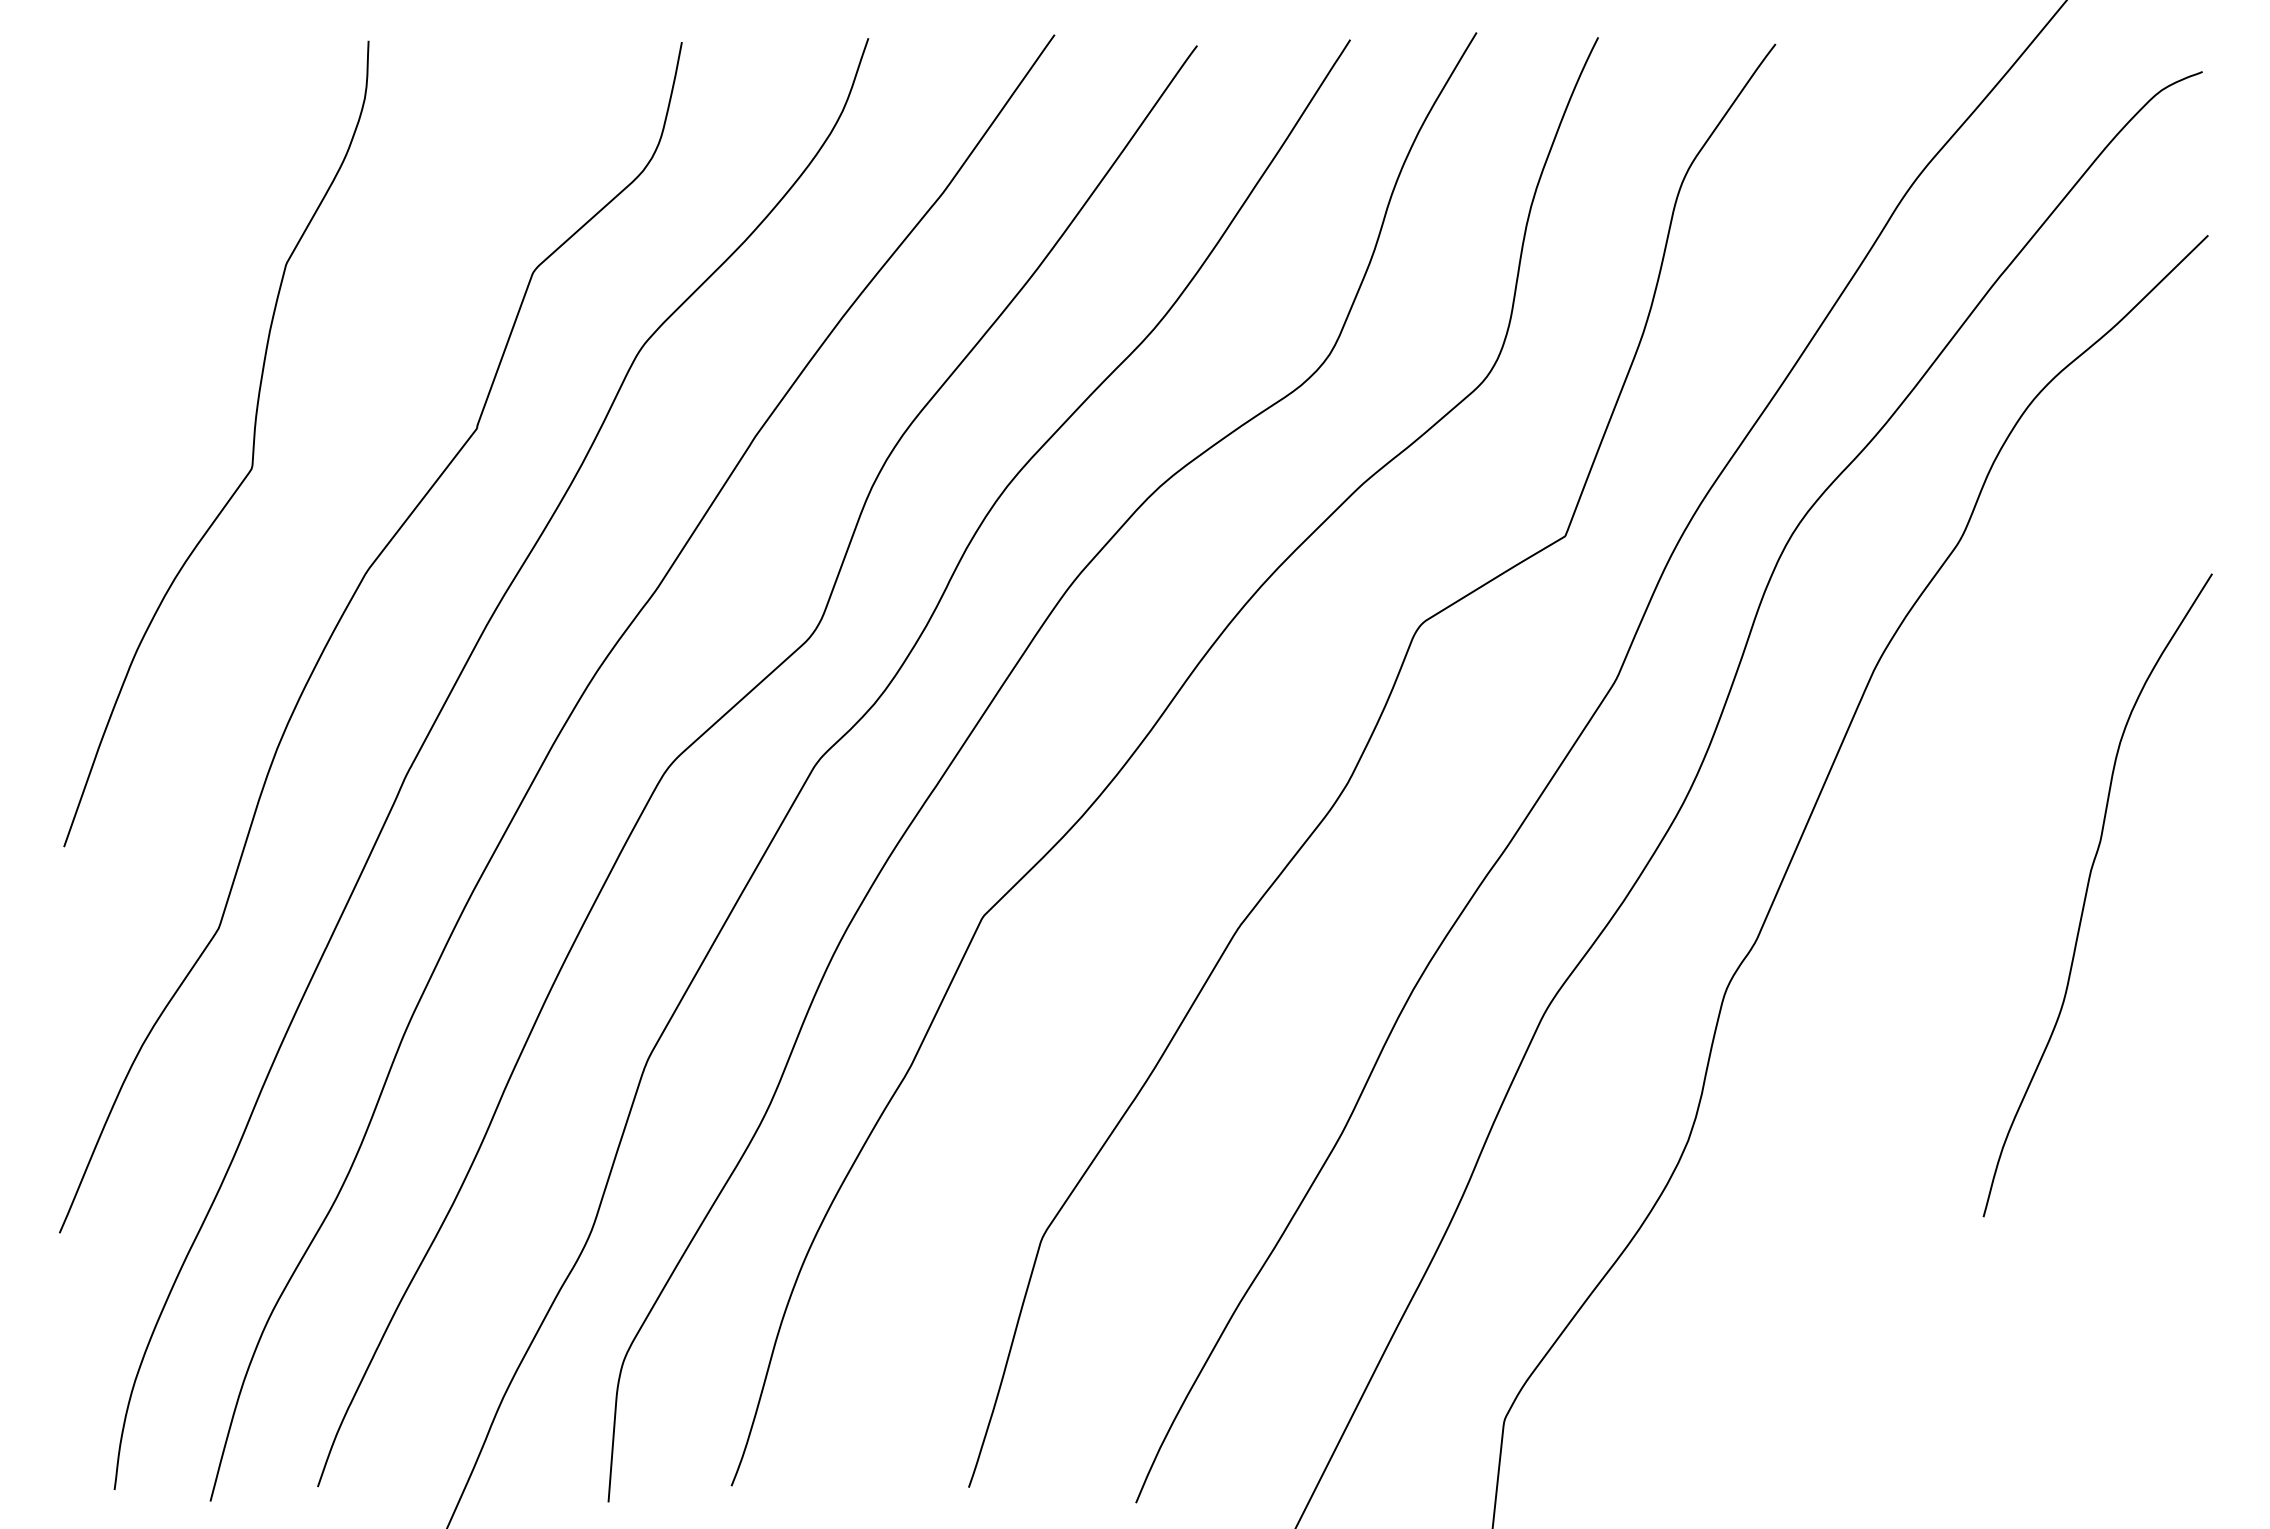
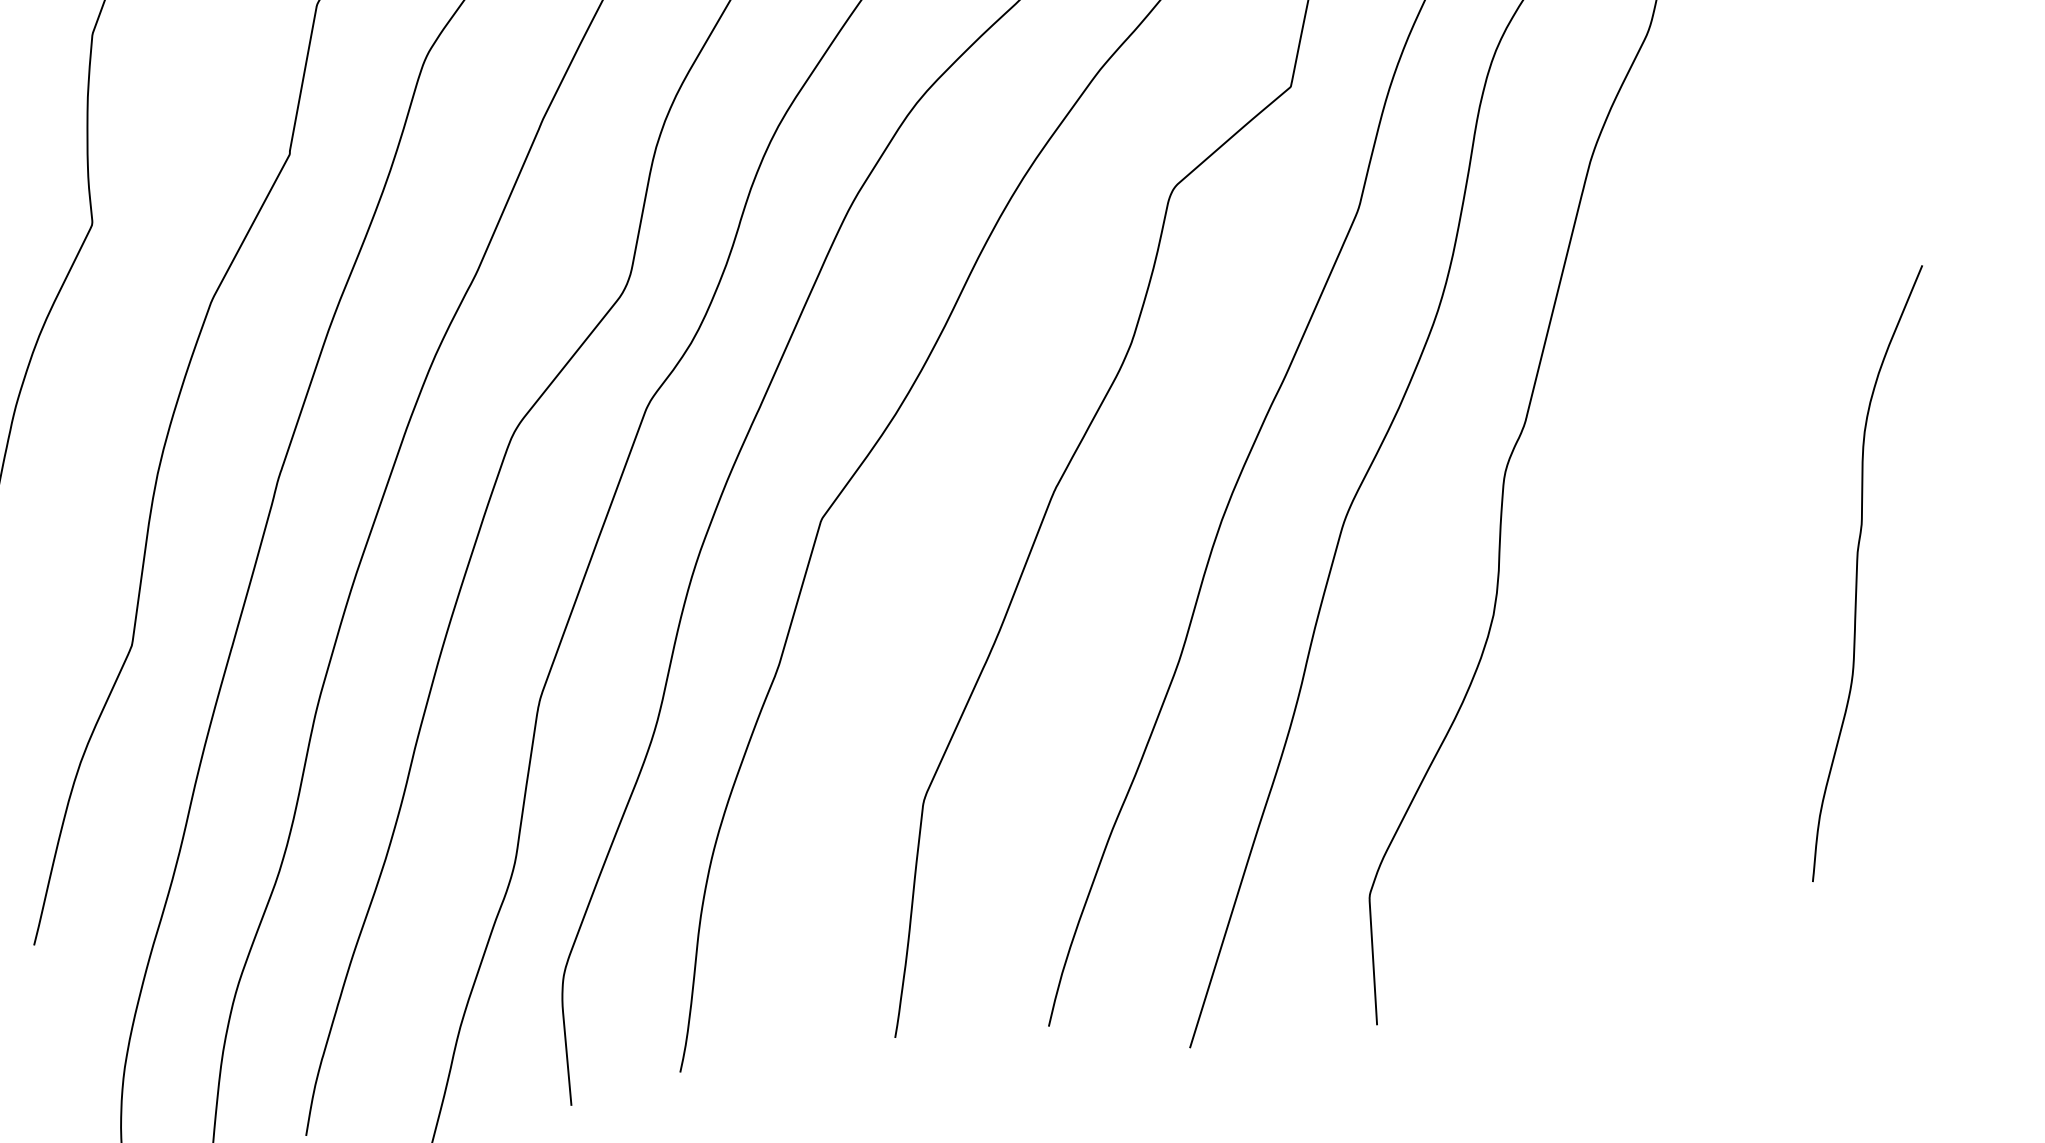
curve: (2087, 893) -> (1857, 573), moved

